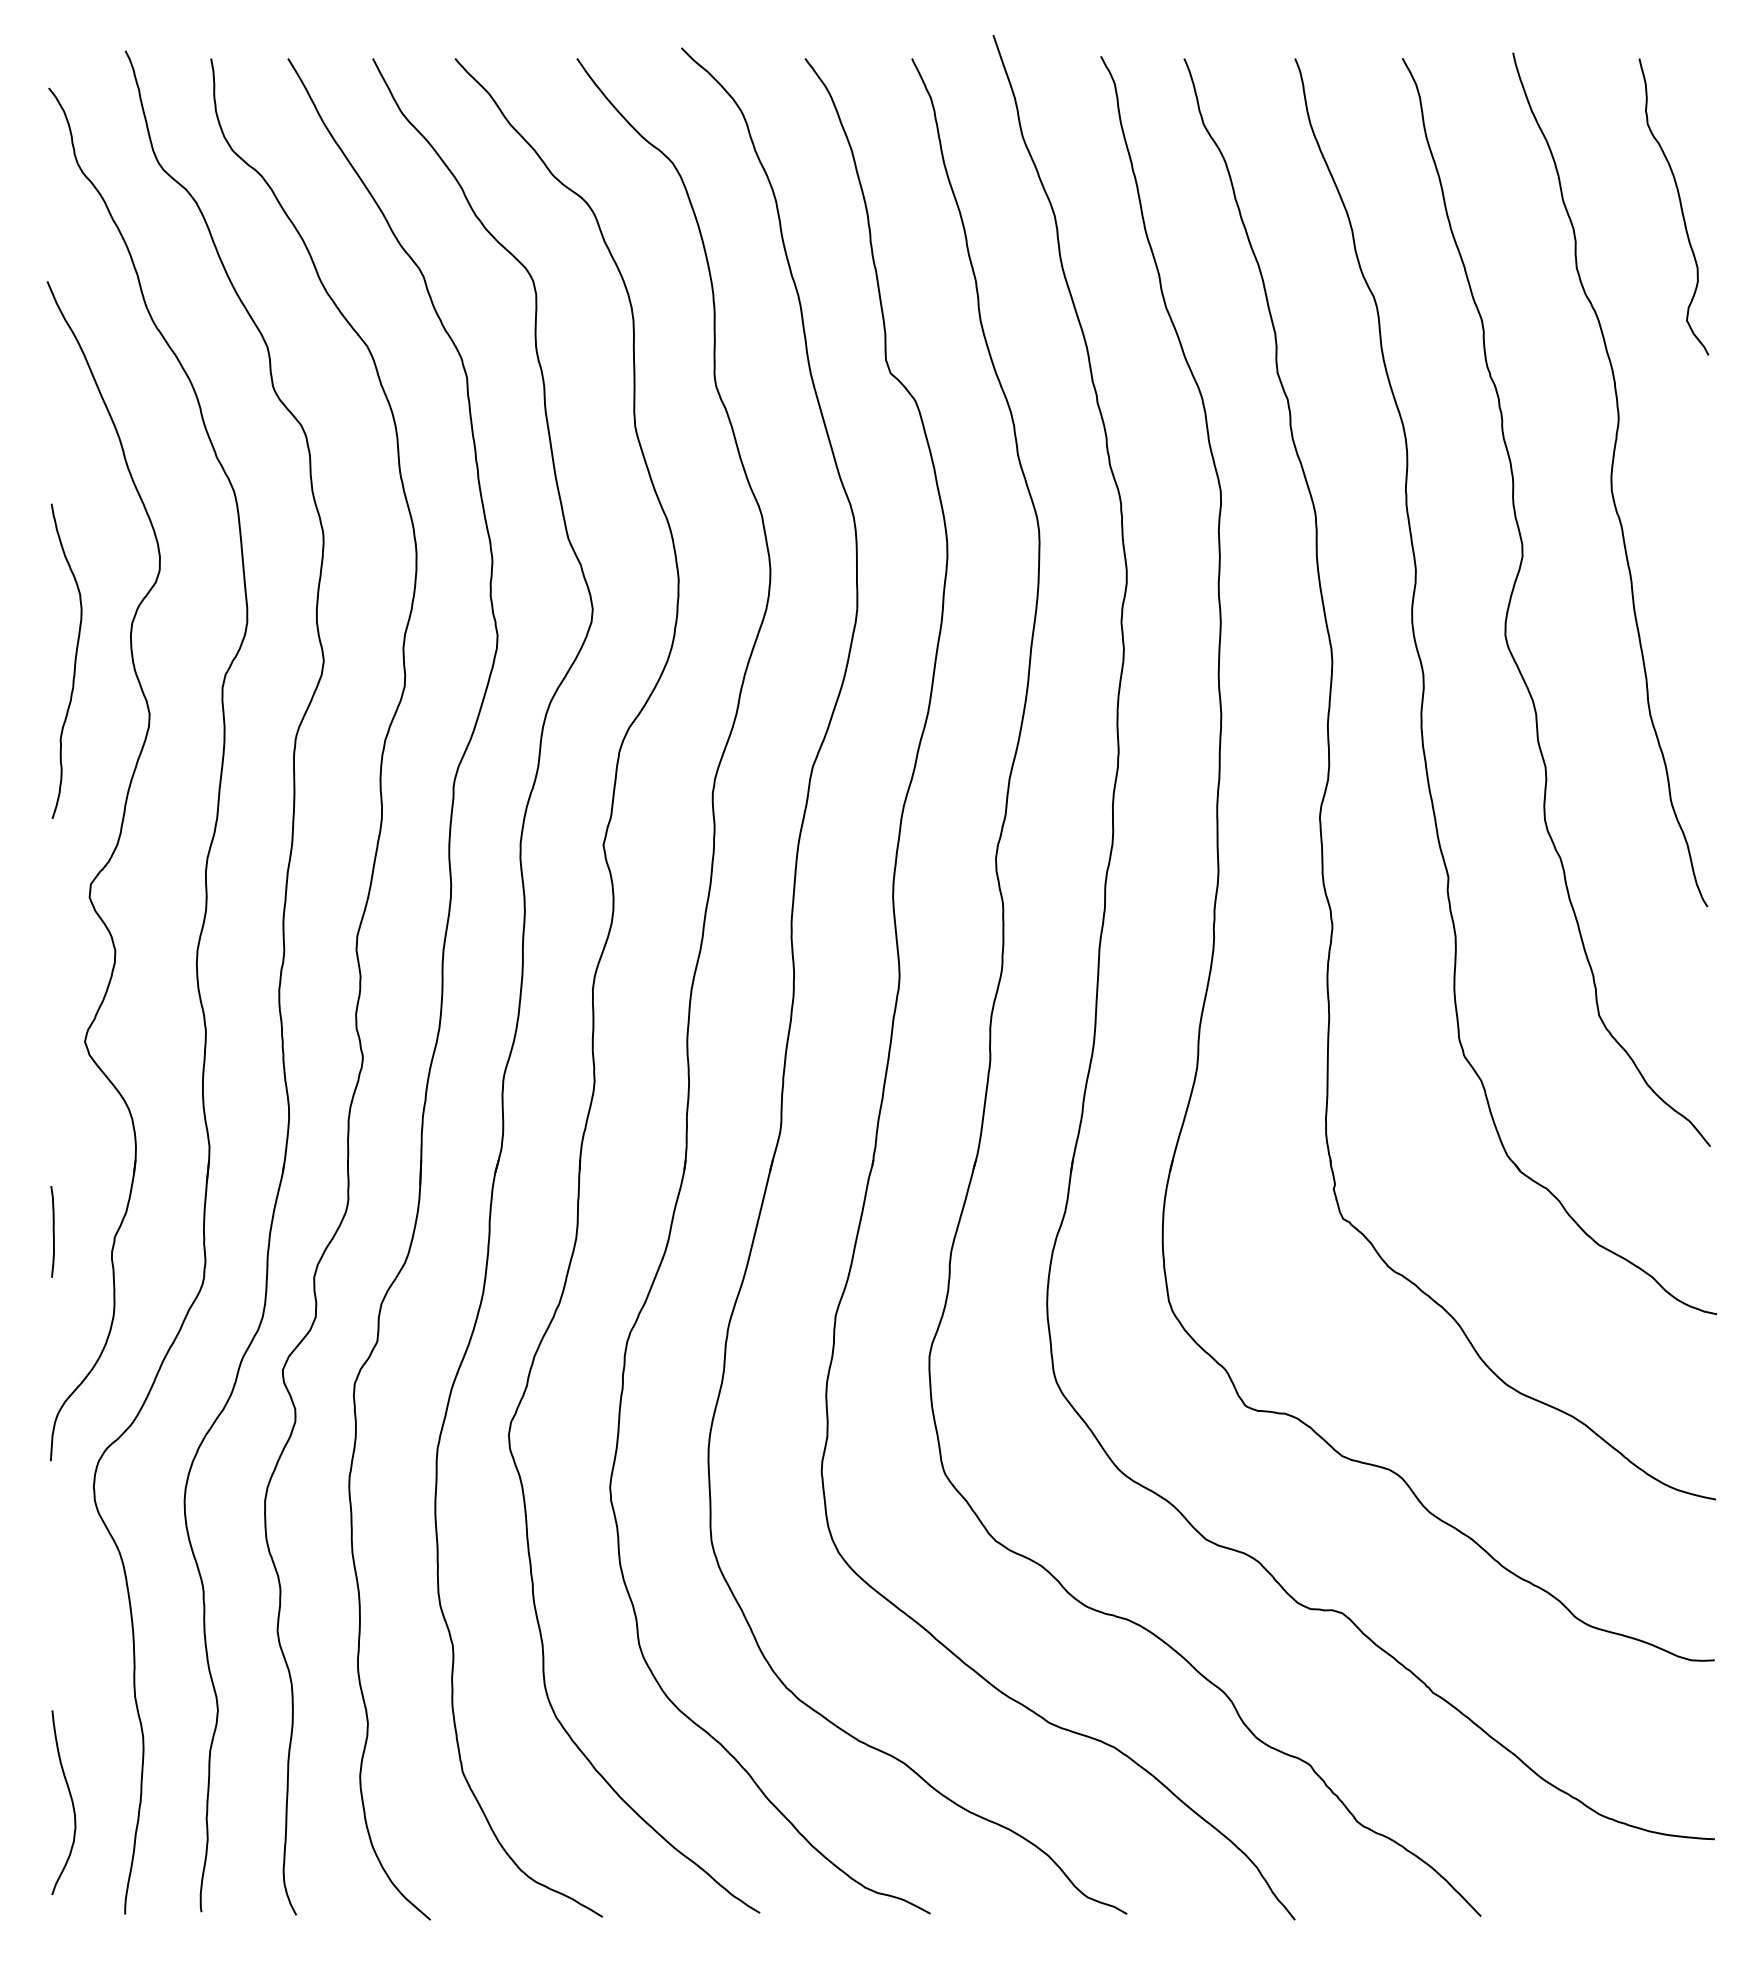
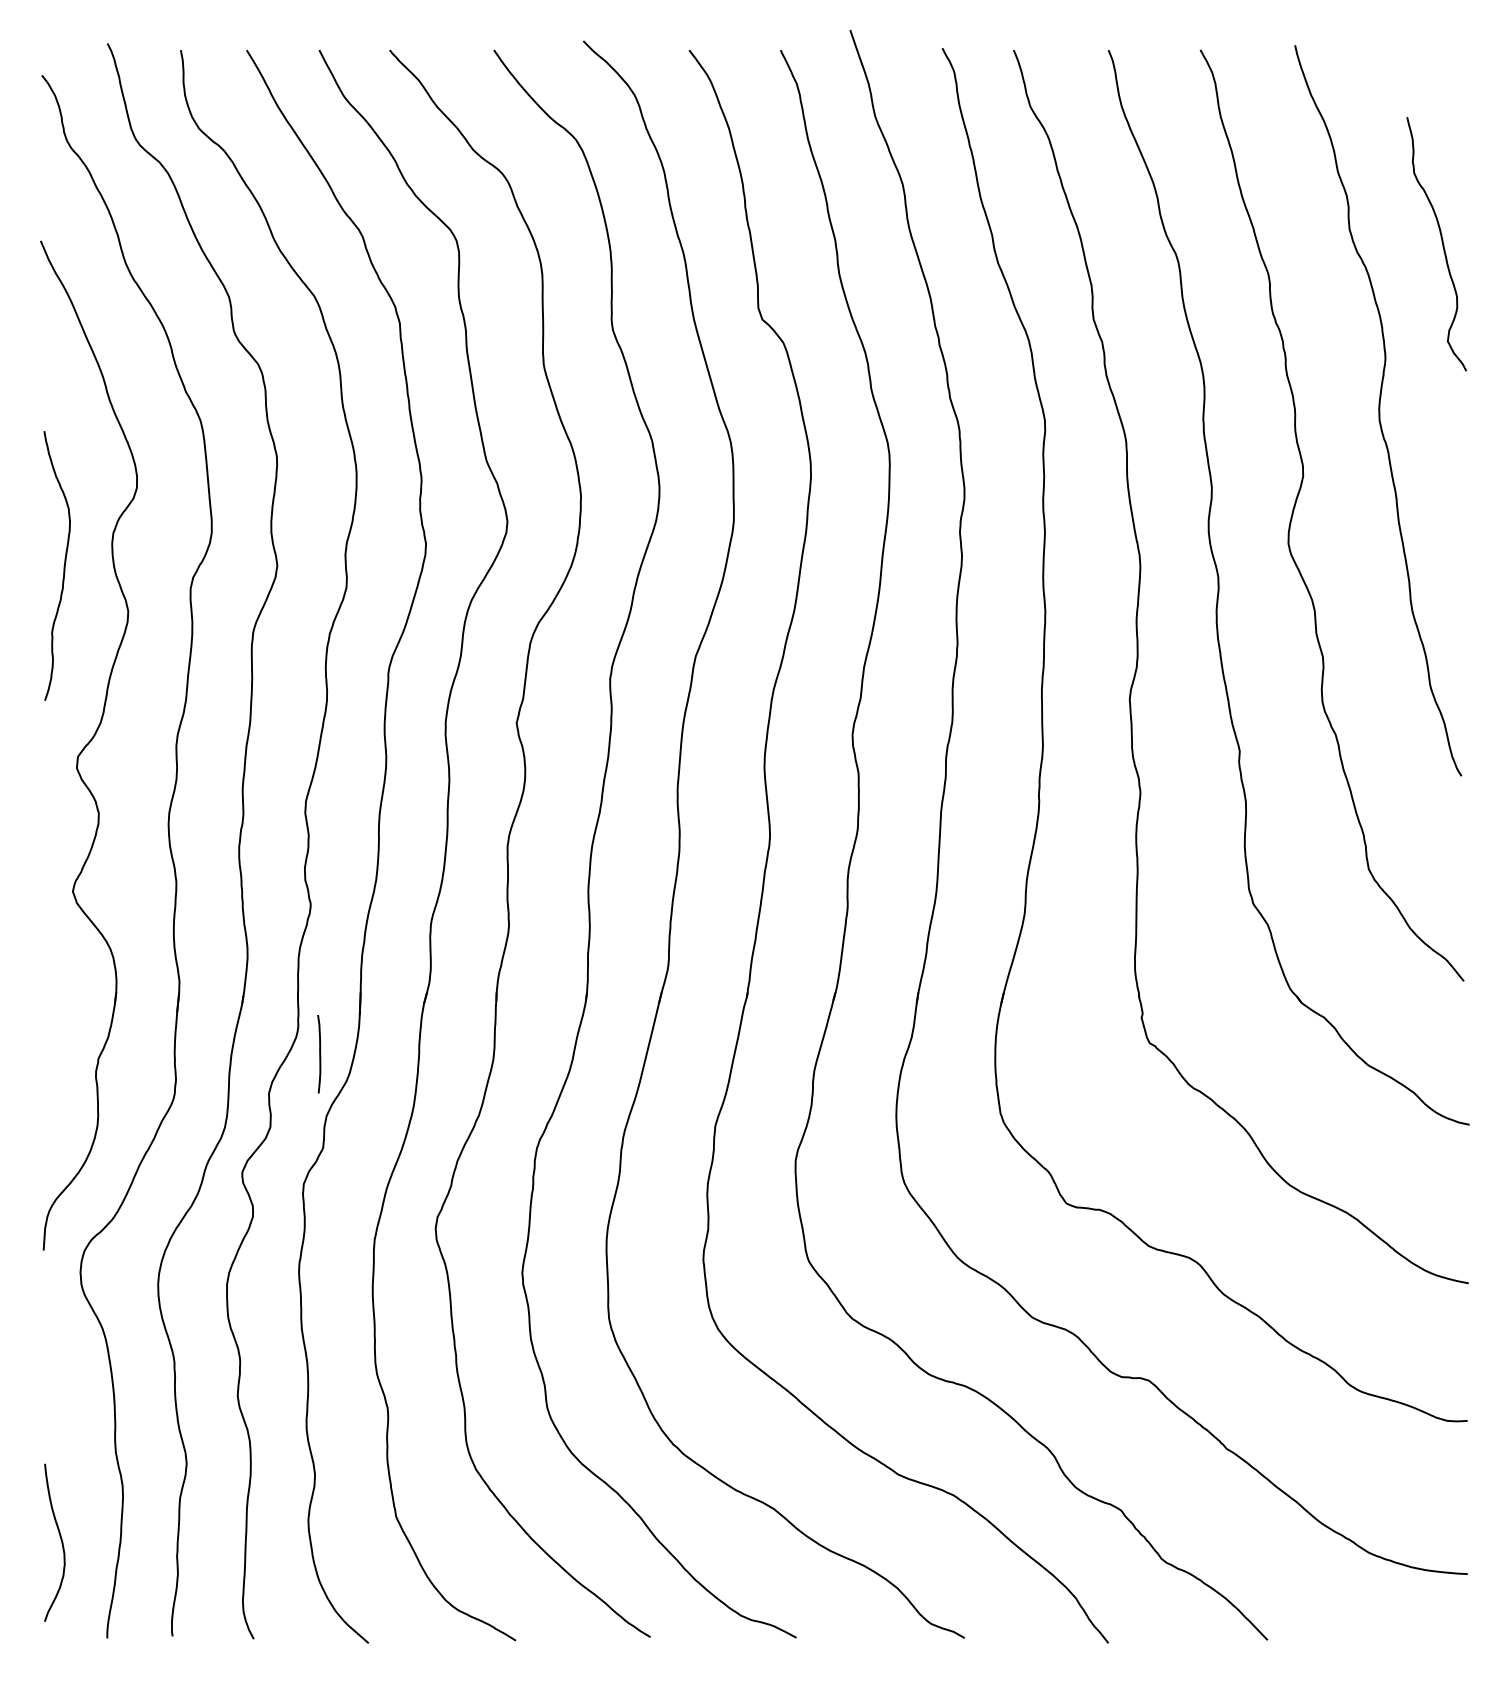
curve: (1679, 205) -> (1441, 242), moved
curve: (52, 1232) -> (319, 1054), moved

